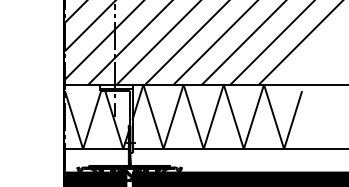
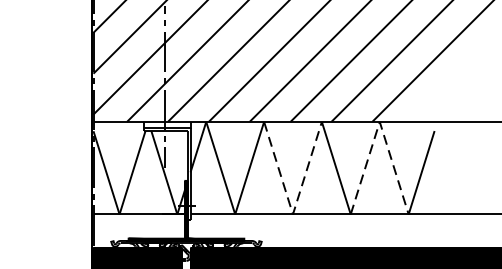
line: (264, 84) -> (380, 121), solid -> dashed
line: (203, 149) -> (292, 215), solid -> dashed

